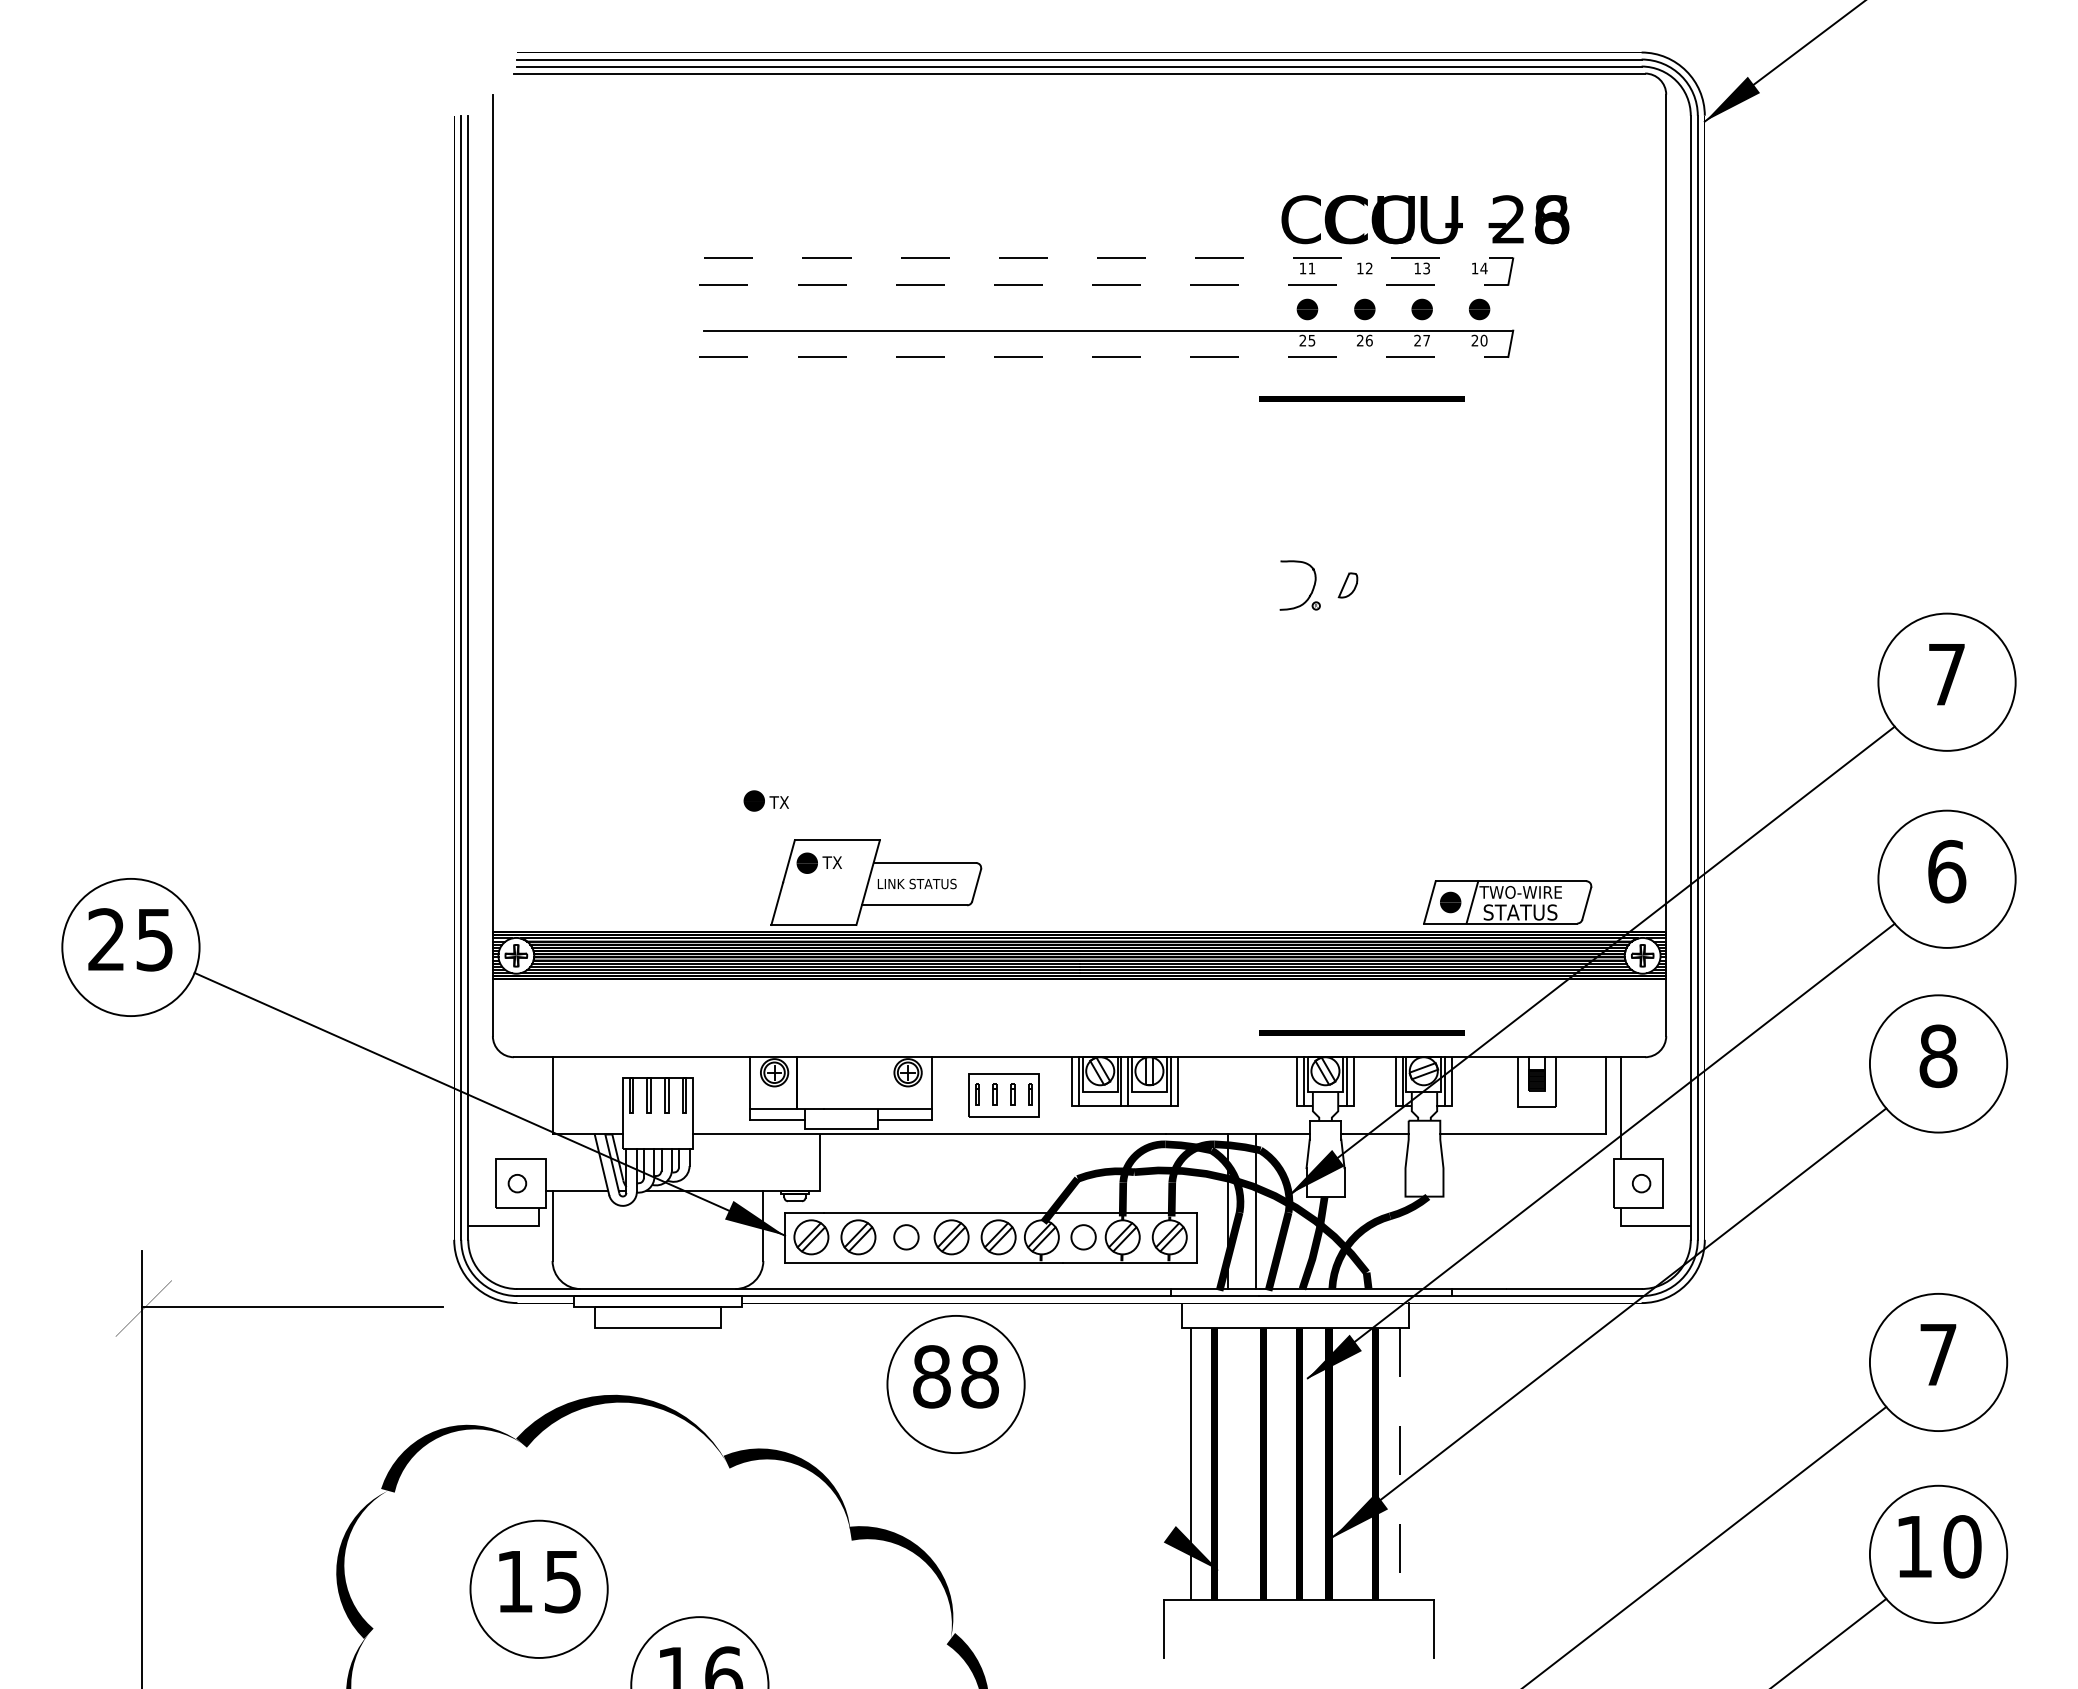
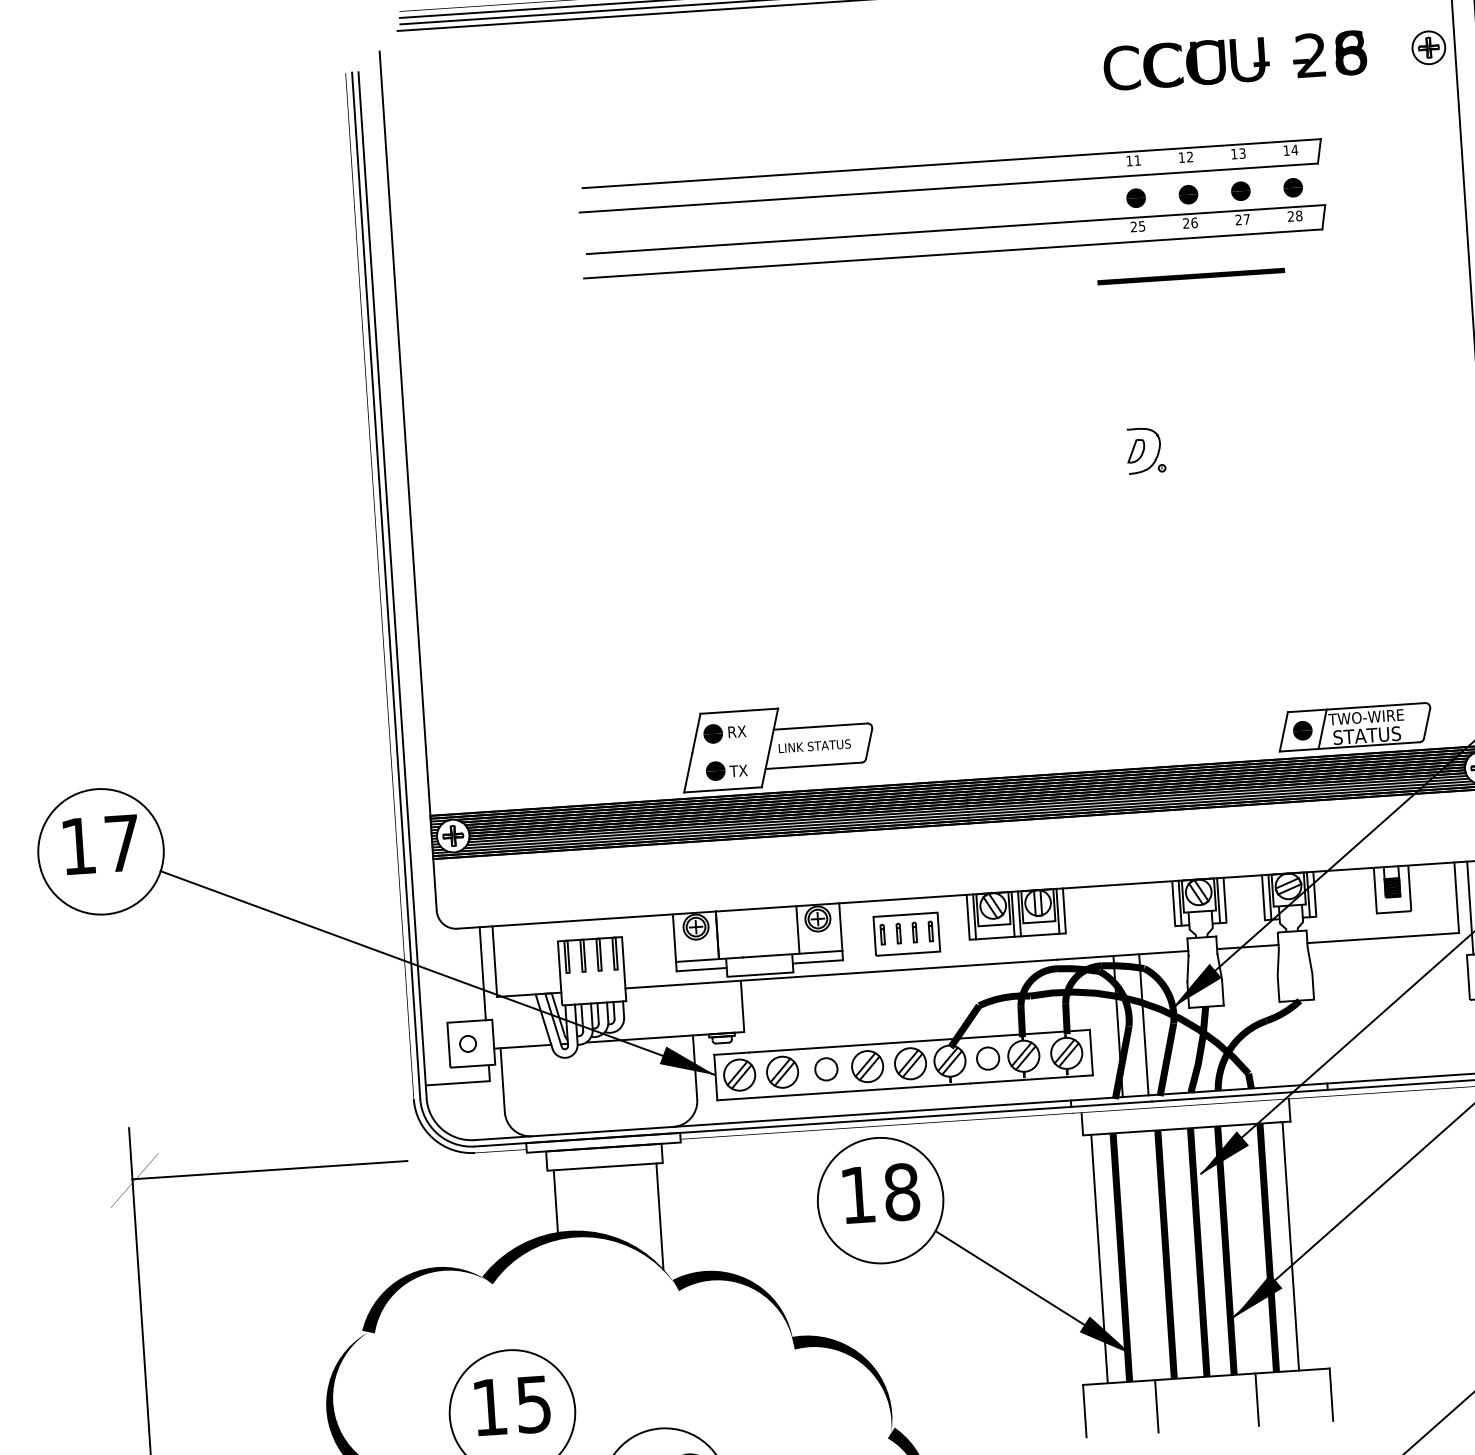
part: (1637, 166) -> (1428, 47), added
text: (1425, 219) -> (1235, 60), moved
line: (1109, 258) -> (952, 163), dashed -> solid
line: (1104, 284) -> (949, 187), dashed -> solid
text: (1483, 340) -> (1298, 215), 20 -> 28
line: (1104, 357) -> (953, 254), dashed -> solid
part: (1347, 585) -> (1135, 451), moved
text: (765, 800) -> (725, 769), moved
text: (832, 862) -> (736, 731), TX -> RX
text: (130, 939) -> (100, 844), 25 -> 17
line: (1361, 1032) -> (1229, 854), removed
line: (885, 1083) -> (797, 930), added
line: (538, 1108) -> (482, 974), added
line: (601, 1363) -> (555, 1202), added
text: (931, 1376) -> (857, 1194), 88 -> 18
line: (714, 1385) -> (660, 1216), added
line: (1400, 1464) -> (1291, 1246), dashed -> solid
line: (1094, 1480) -> (1012, 1279), added
line: (1242, 1628) -> (1156, 1405), added
line: (1352, 1628) -> (1257, 1399), added

